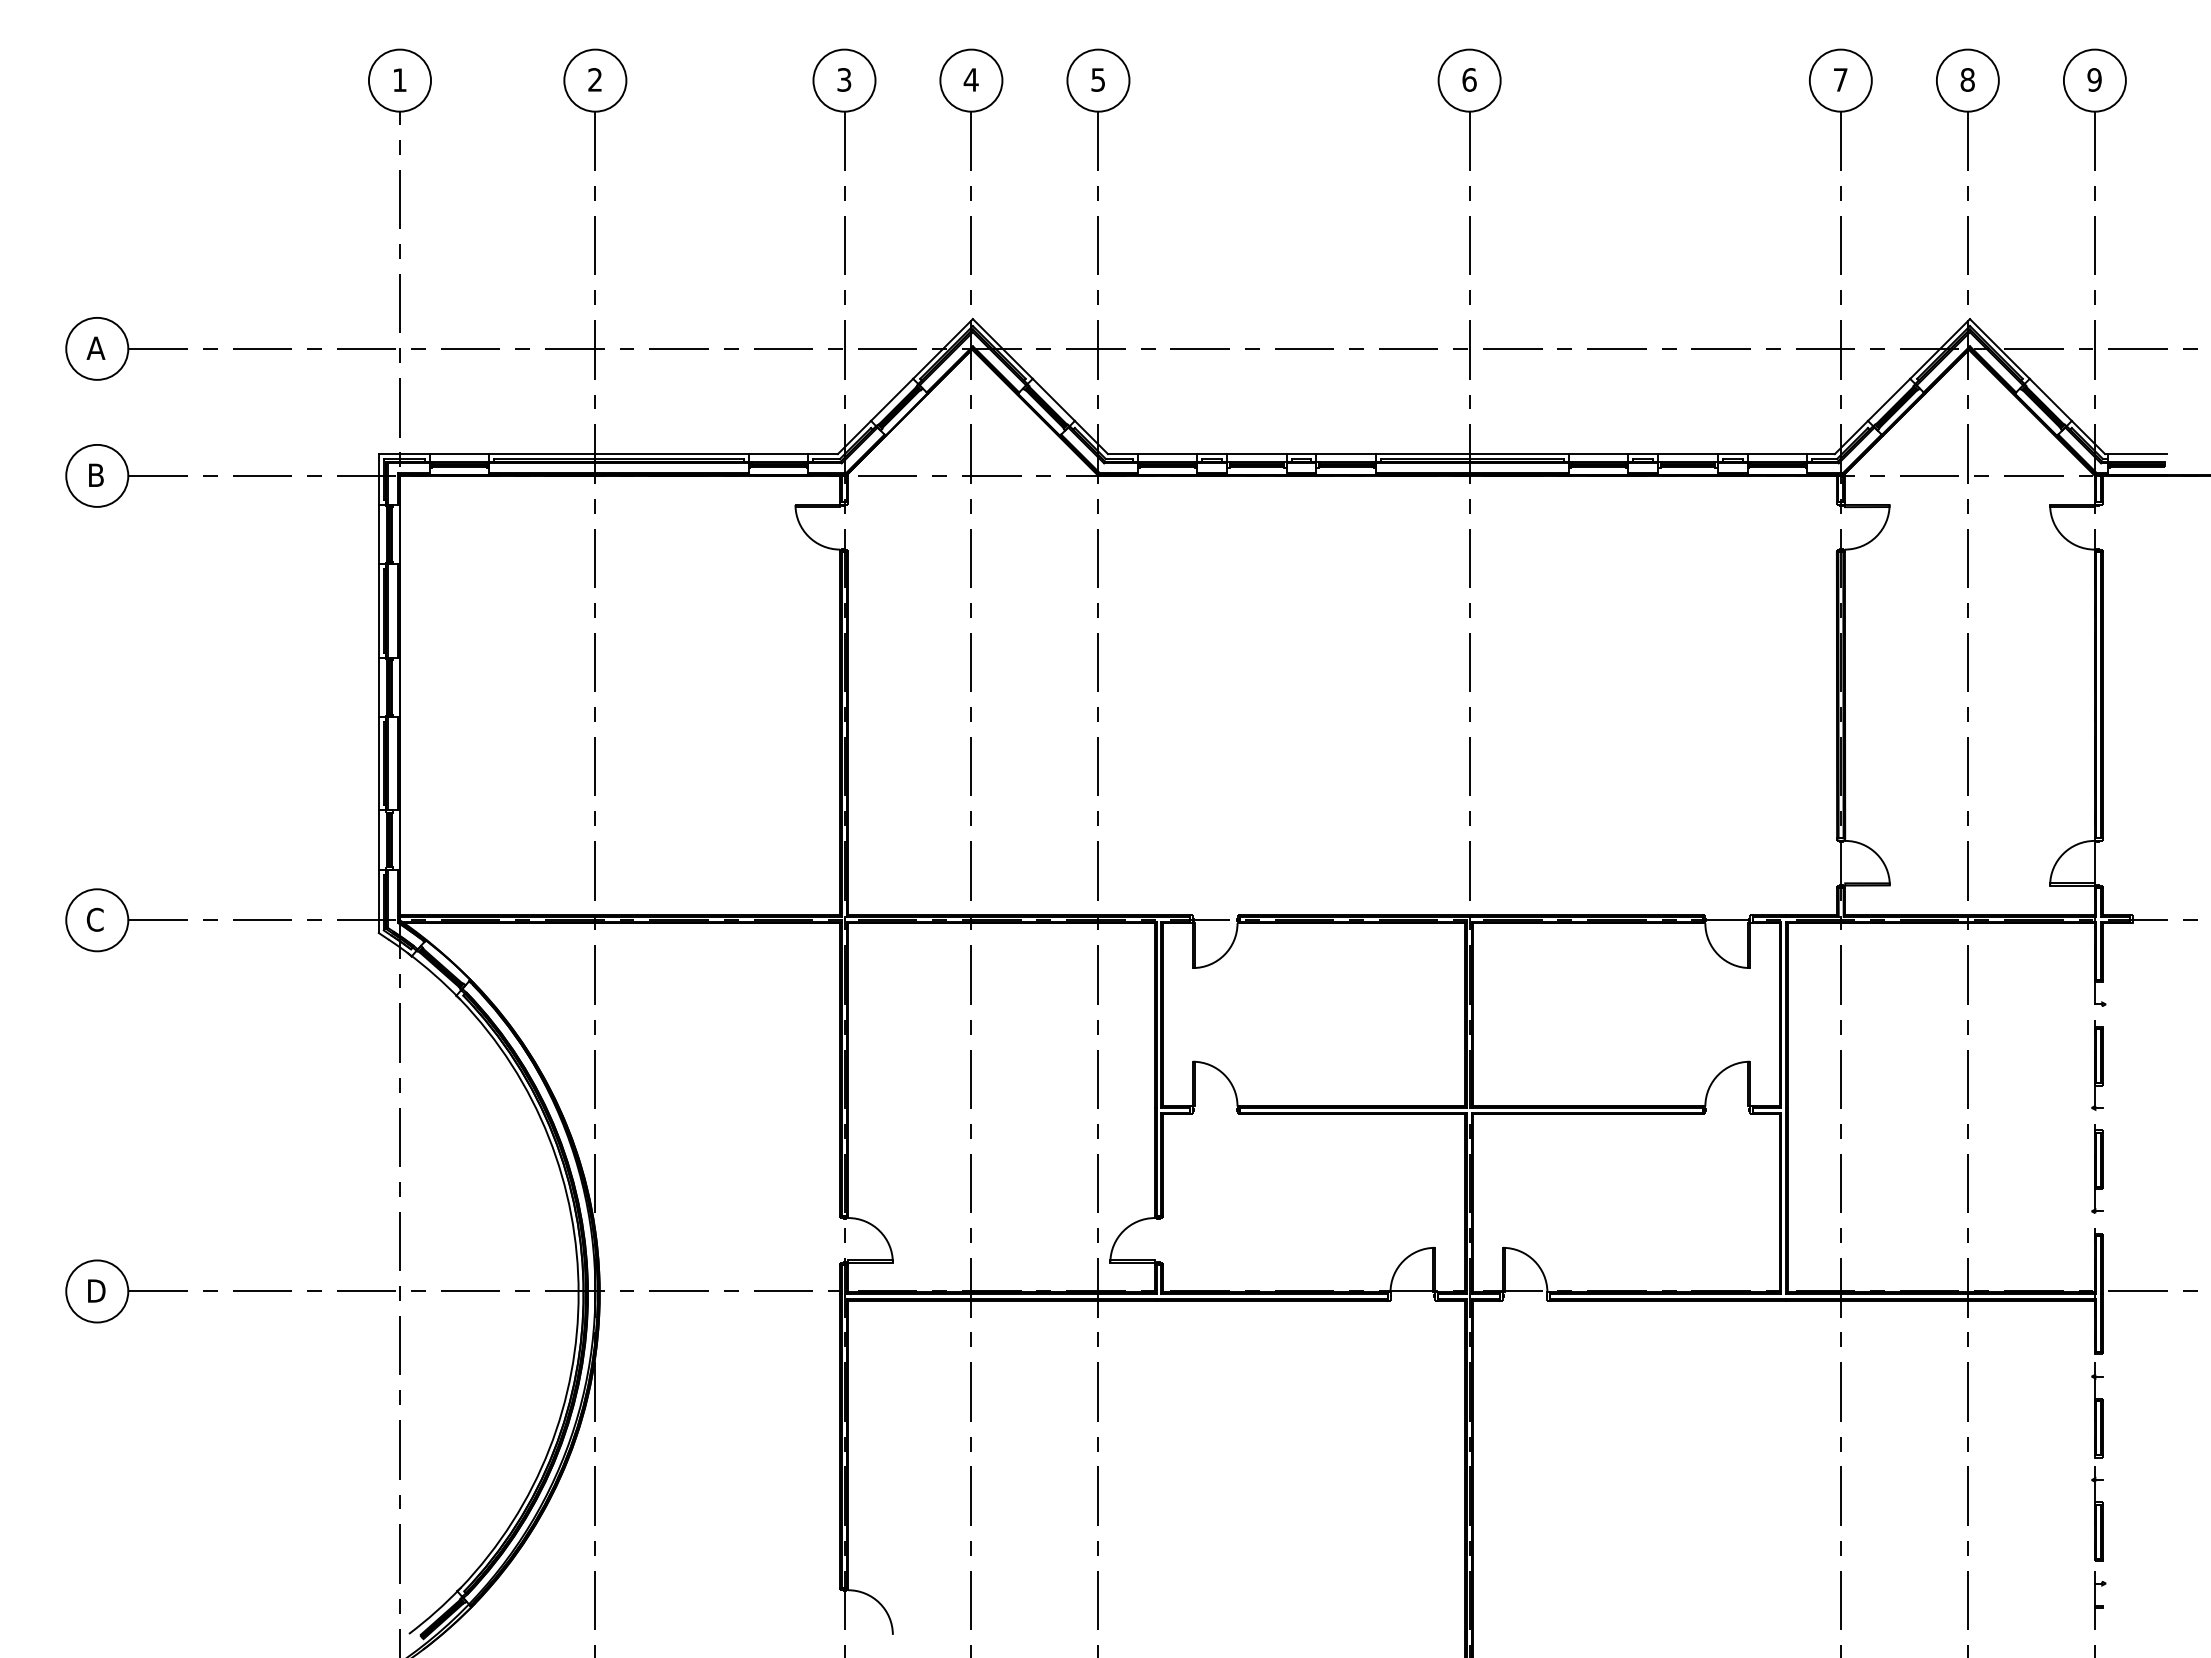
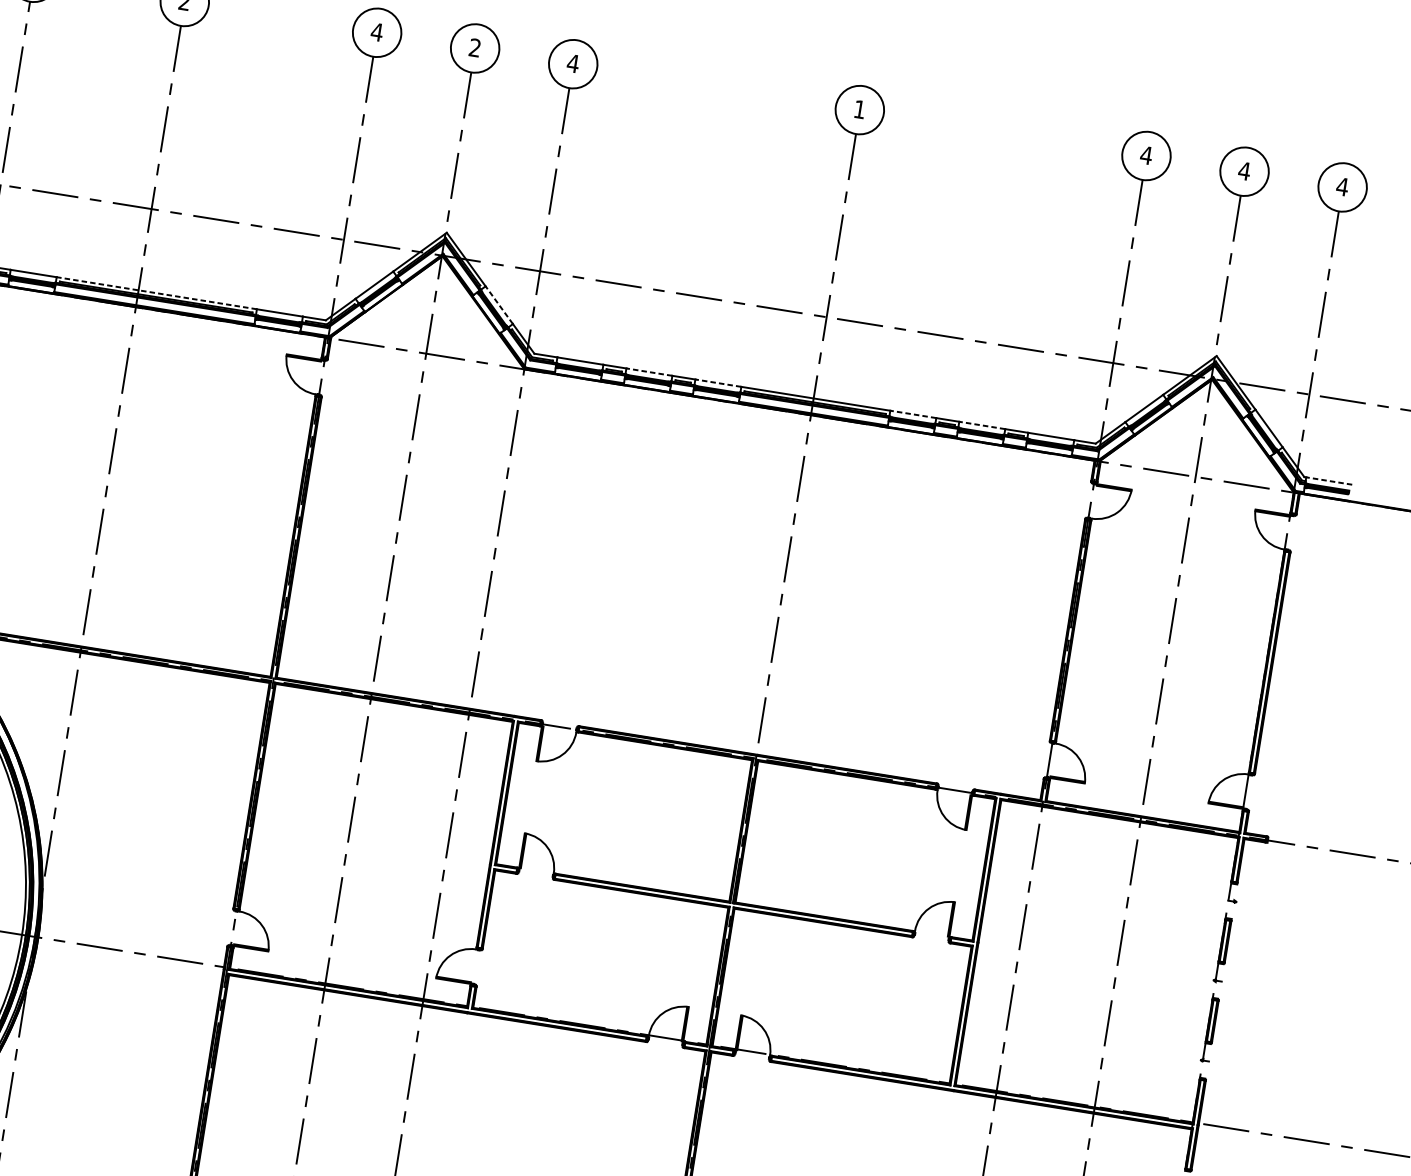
text: (843, 79) -> (376, 31), 3 -> 4
text: (970, 79) -> (474, 47), 4 -> 2
text: (1097, 79) -> (572, 63), 5 -> 4
text: (1469, 79) -> (859, 109), 6 -> 1
text: (1840, 79) -> (1146, 155), 7 -> 4
text: (1967, 79) -> (1244, 170), 8 -> 4
text: (2094, 79) -> (1342, 186), 9 -> 4
line: (1053, 399) -> (499, 304), solid -> dashed
line: (618, 454) -> (156, 293), solid -> dashed
line: (1256, 454) -> (649, 372), solid -> dashed
line: (1346, 454) -> (718, 383), solid -> dashed
line: (1598, 454) -> (913, 414), solid -> dashed
line: (1687, 454) -> (981, 425), solid -> dashed
line: (2137, 454) -> (1329, 481), solid -> dashed

